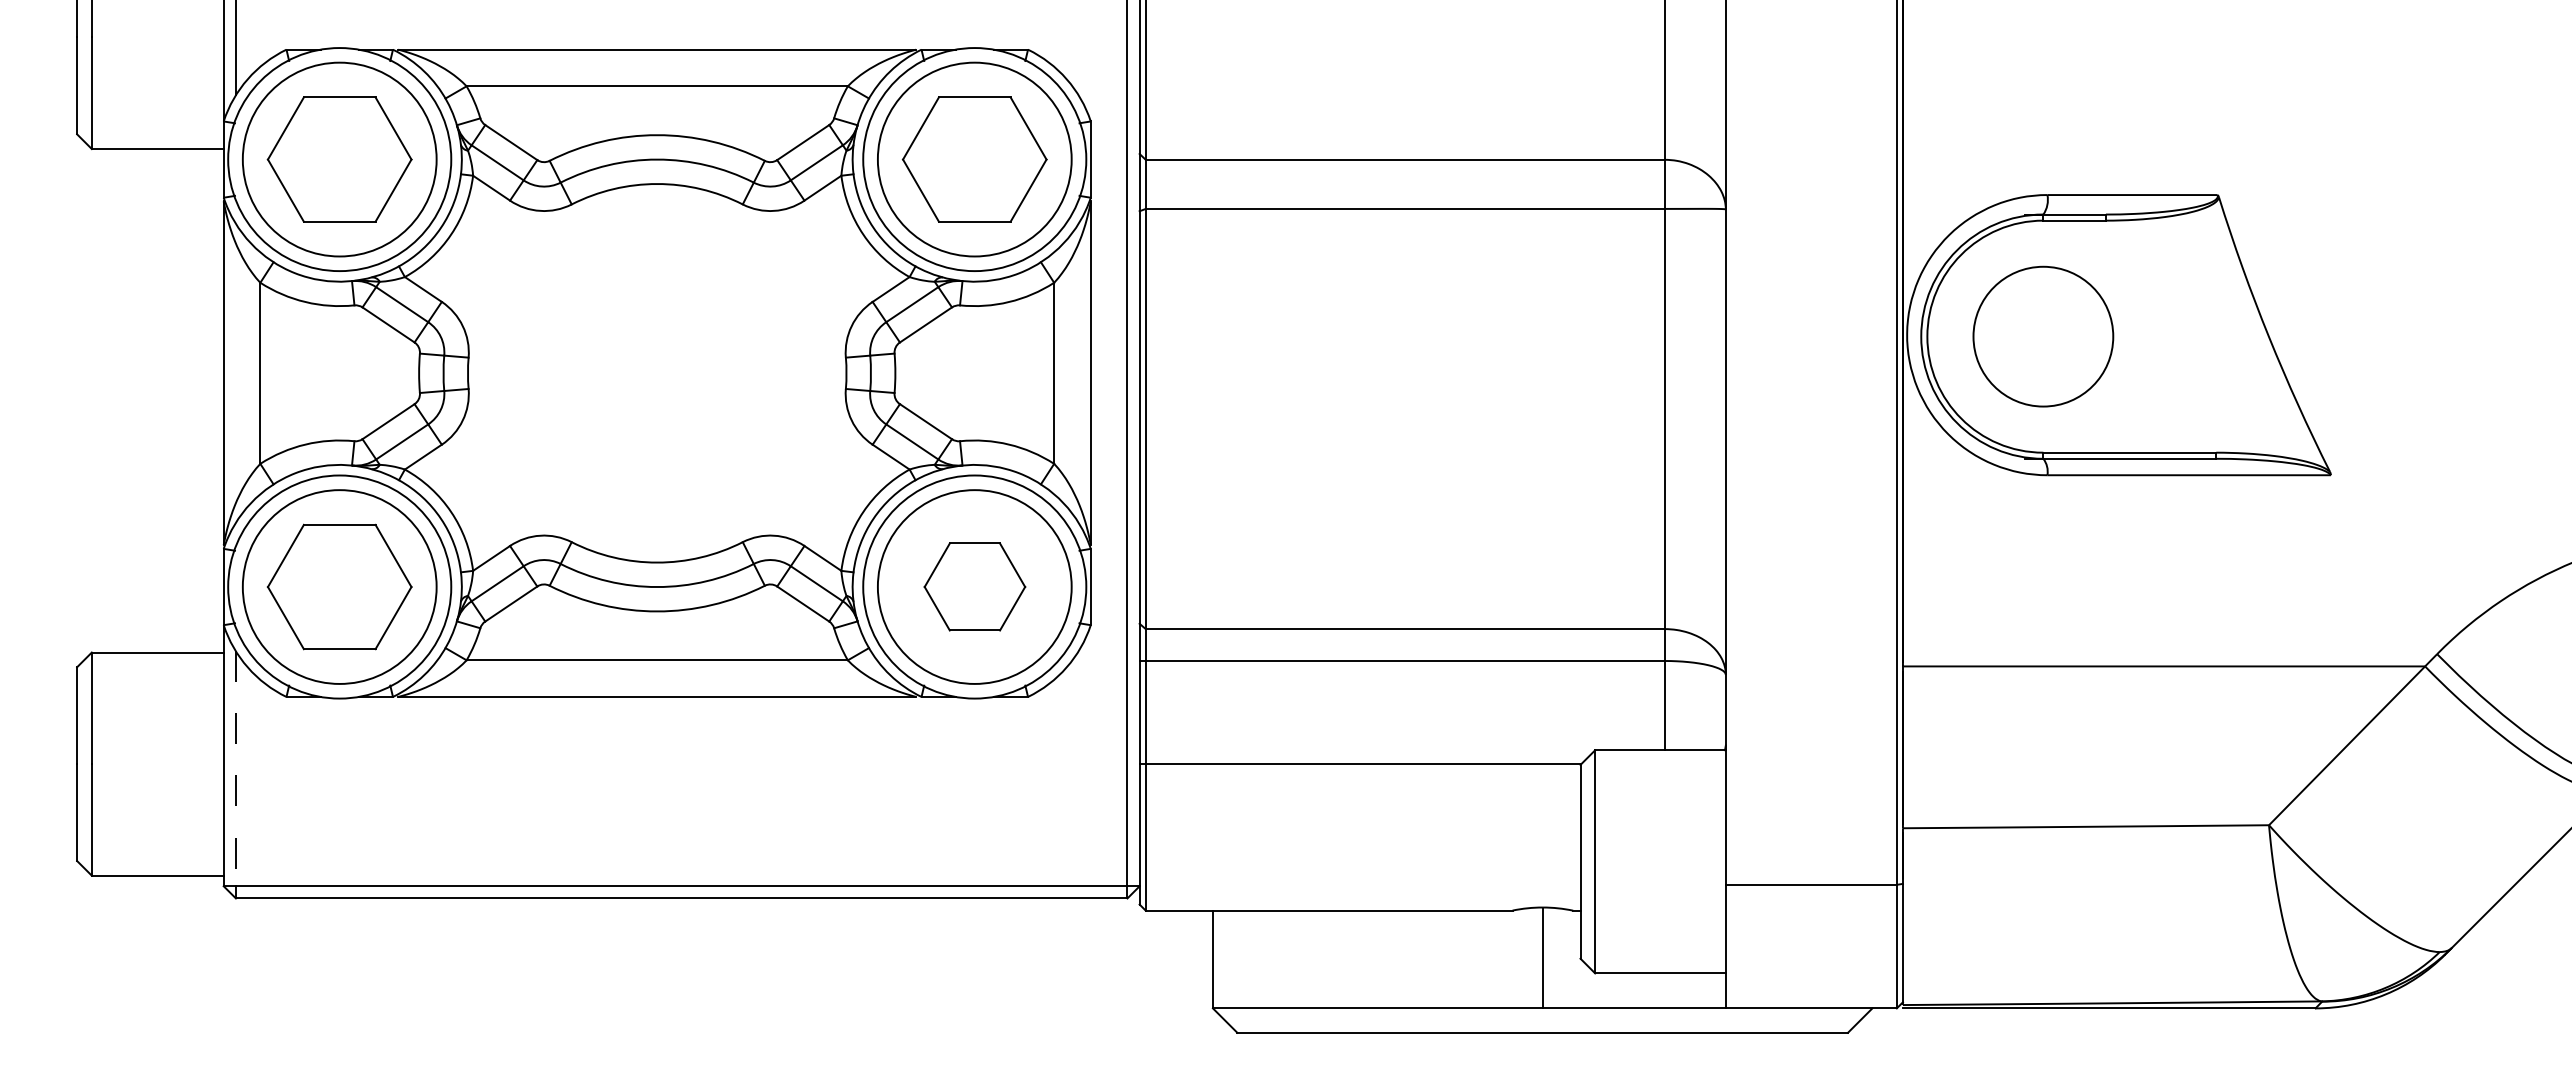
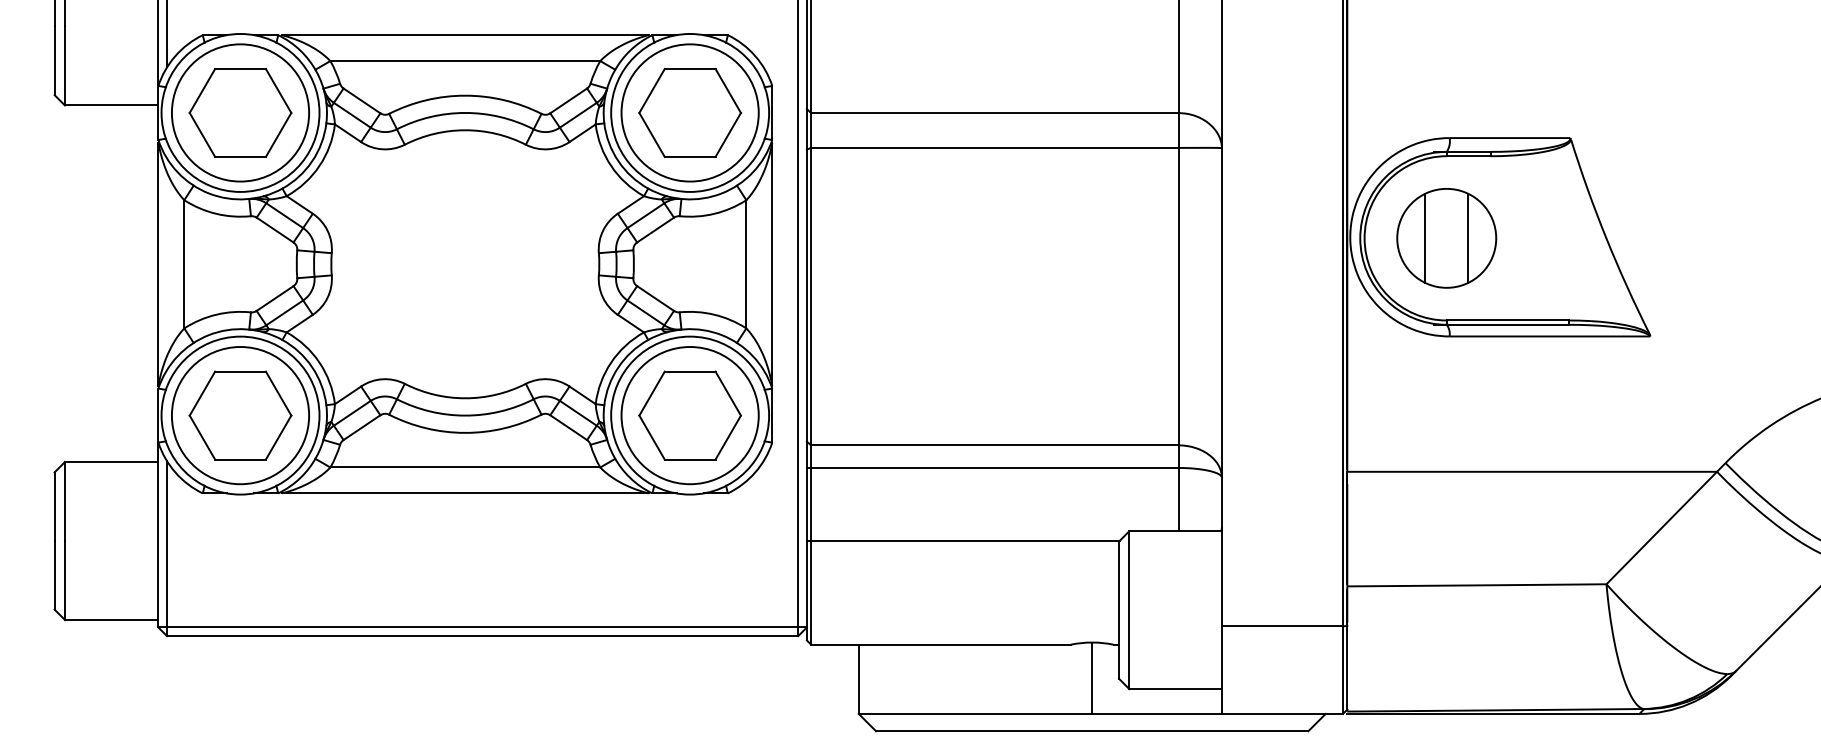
line: (2013, 335) -> (1425, 237), added
line: (2074, 335) -> (1468, 237), added
part: (975, 586) -> (690, 415), size x1.43
line: (236, 769) -> (167, 544), dashed -> solid

